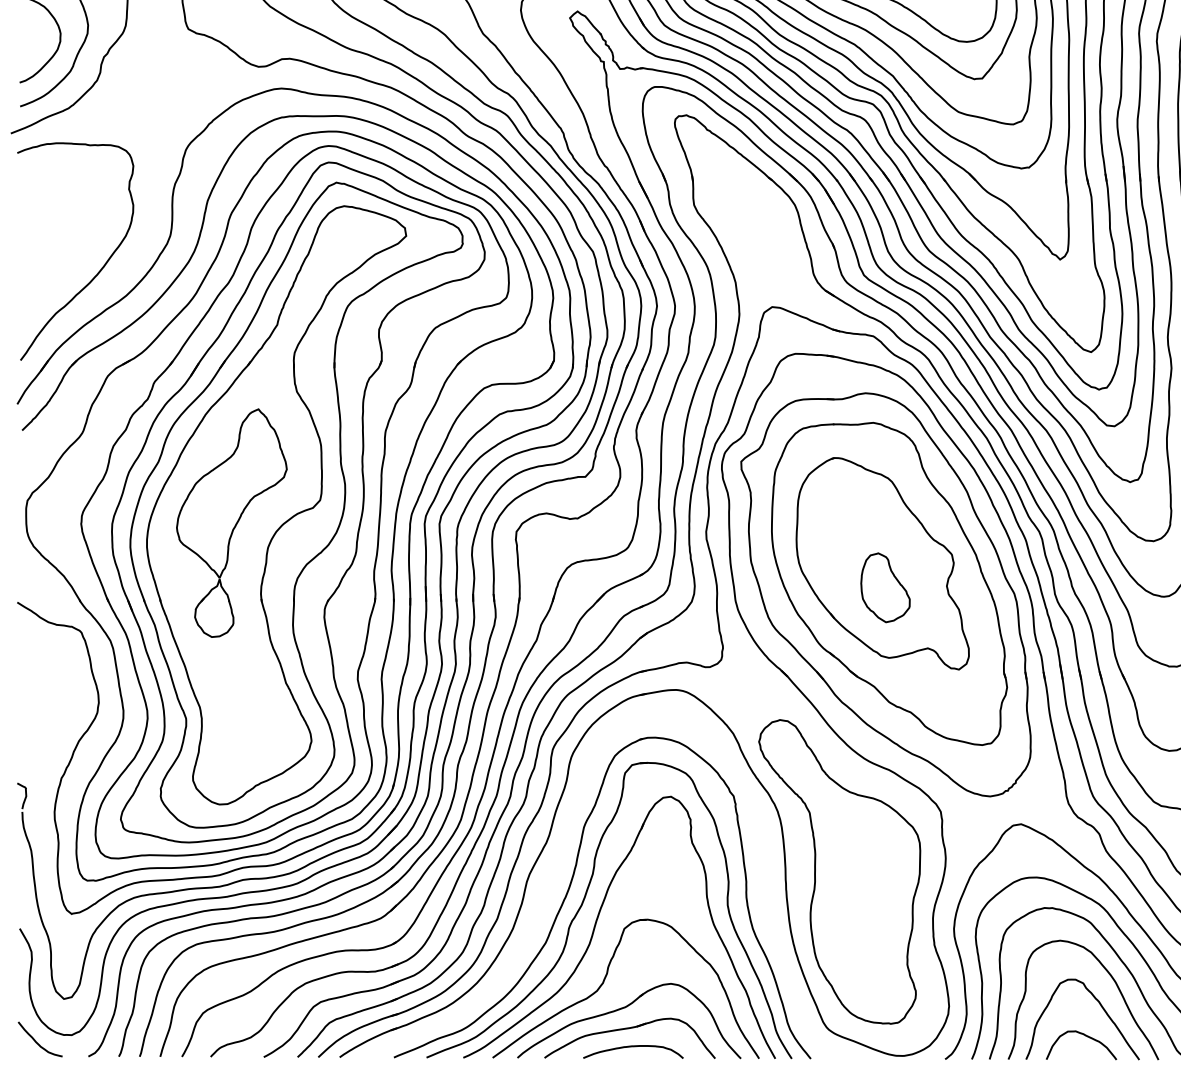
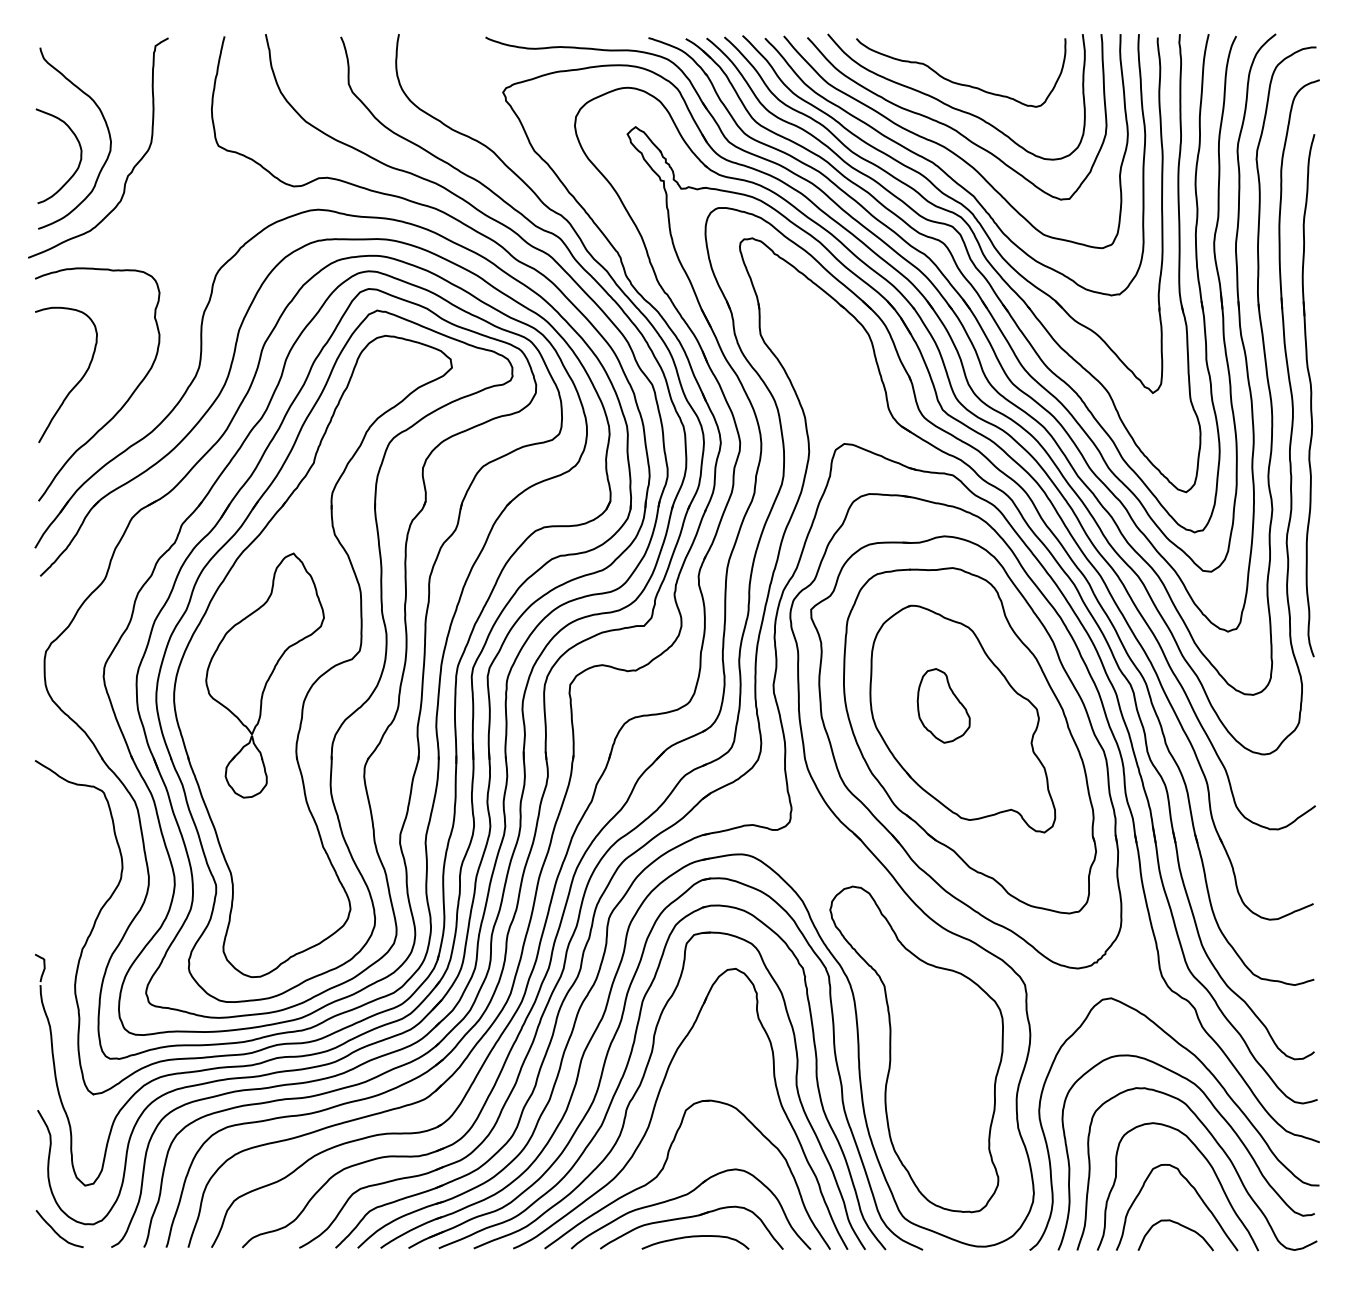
curve: (55, 250) -> (76, 383), added
part: (885, 587) -> (943, 705), moved
part: (557, 861) -> (614, 1038), added

